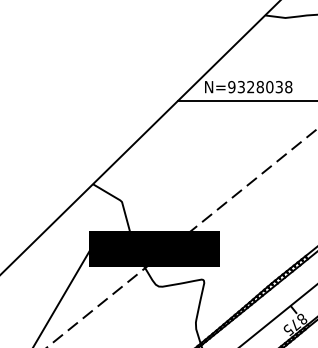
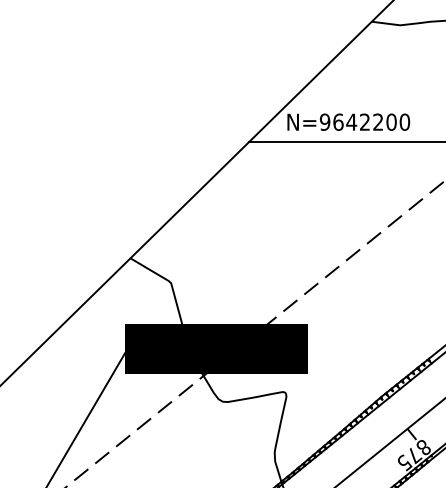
text: (264, 86) -> (370, 121), N=9328038 -> N=9642200

